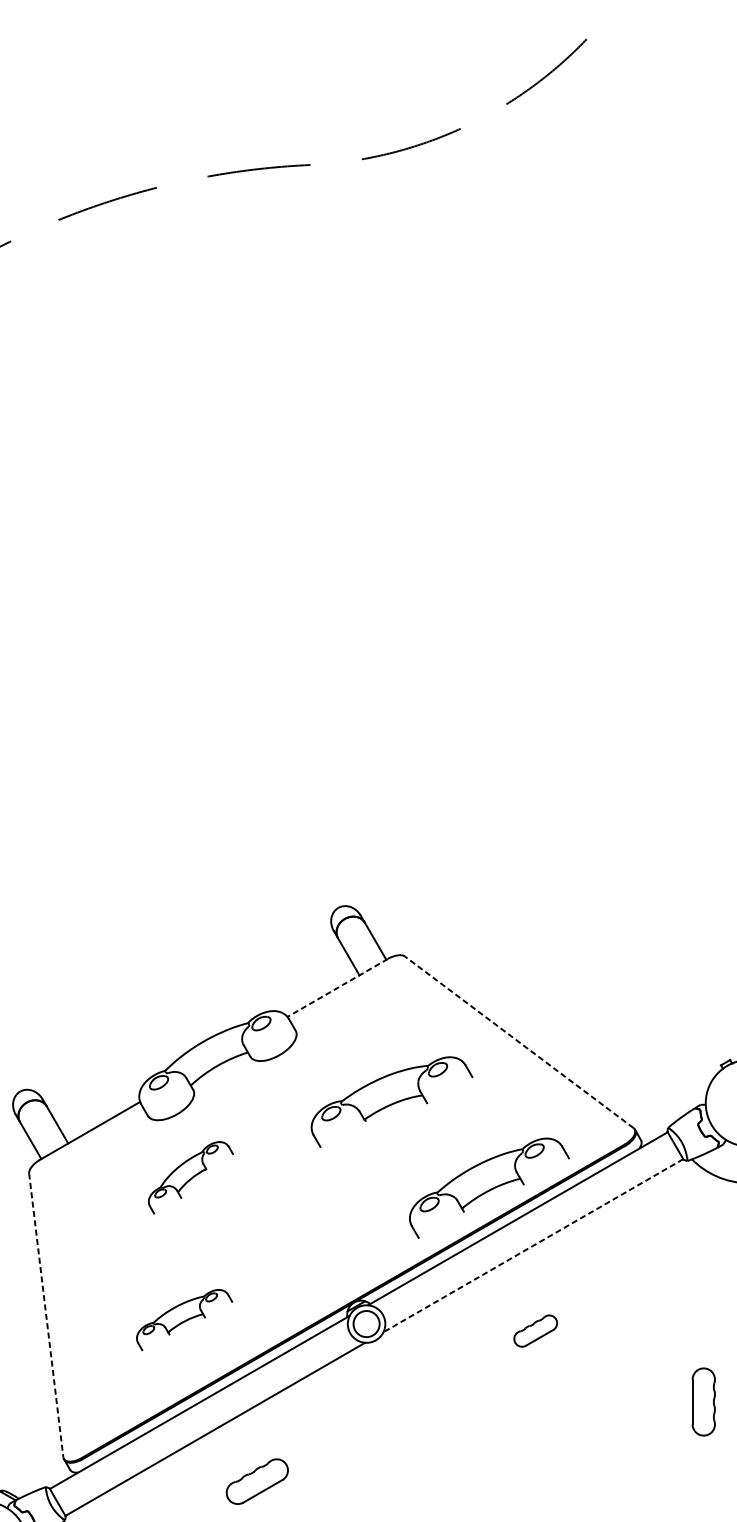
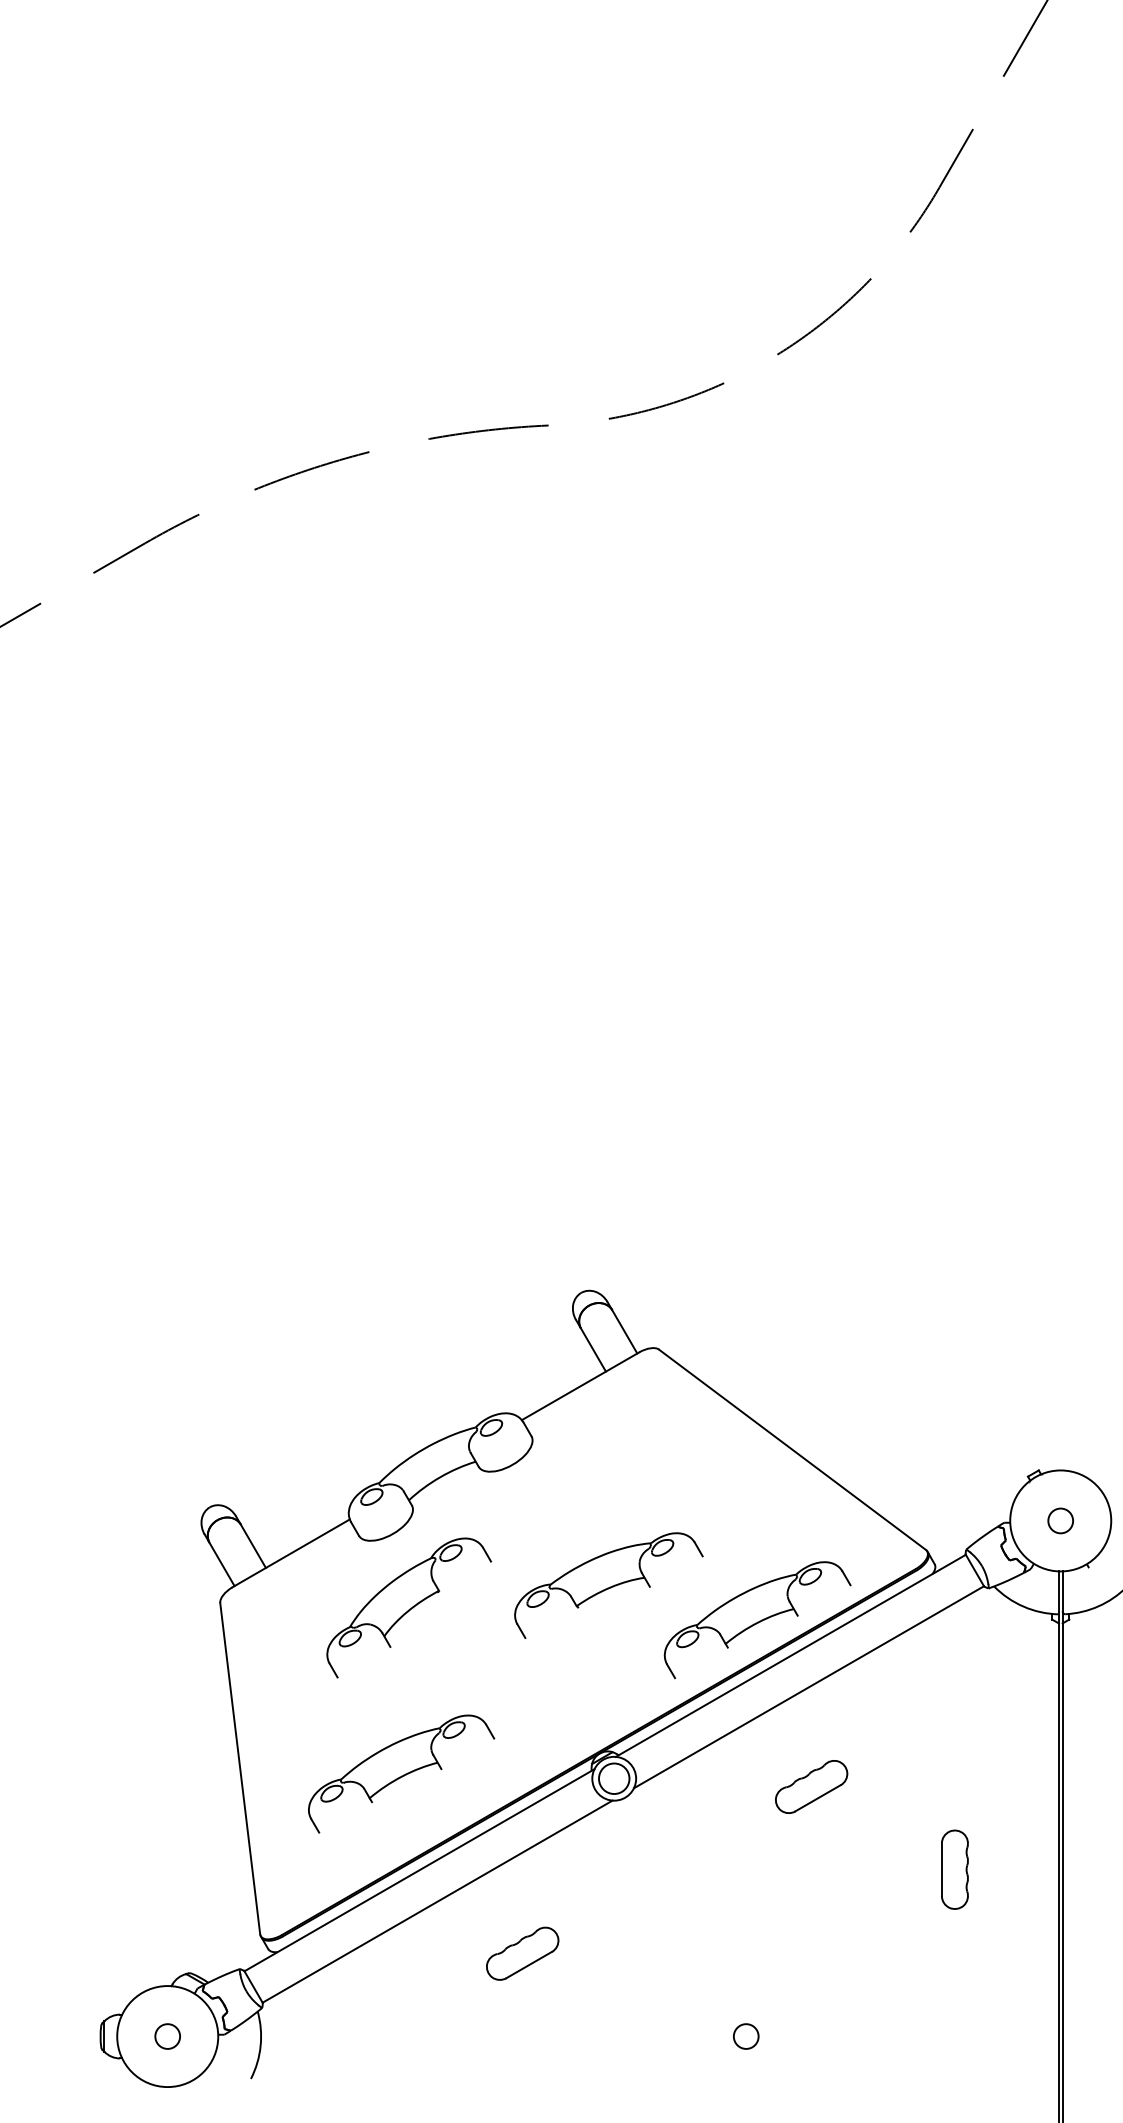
line: (337, 988) -> (580, 1386), dashed -> solid
line: (519, 1042) -> (792, 1449), dashed -> solid
part: (391, 1102) -> (608, 1585), moved
part: (190, 1177) -> (408, 1607), size x1.67
line: (532, 1245) -> (808, 1687), dashed -> solid
line: (46, 1315) -> (240, 1768), dashed -> solid
part: (184, 1319) -> (401, 1773), size x1.67
part: (535, 1330) -> (811, 1786), size x1.43
part: (703, 1401) -> (954, 1869), moved
part: (257, 1481) -> (522, 1953), moved

